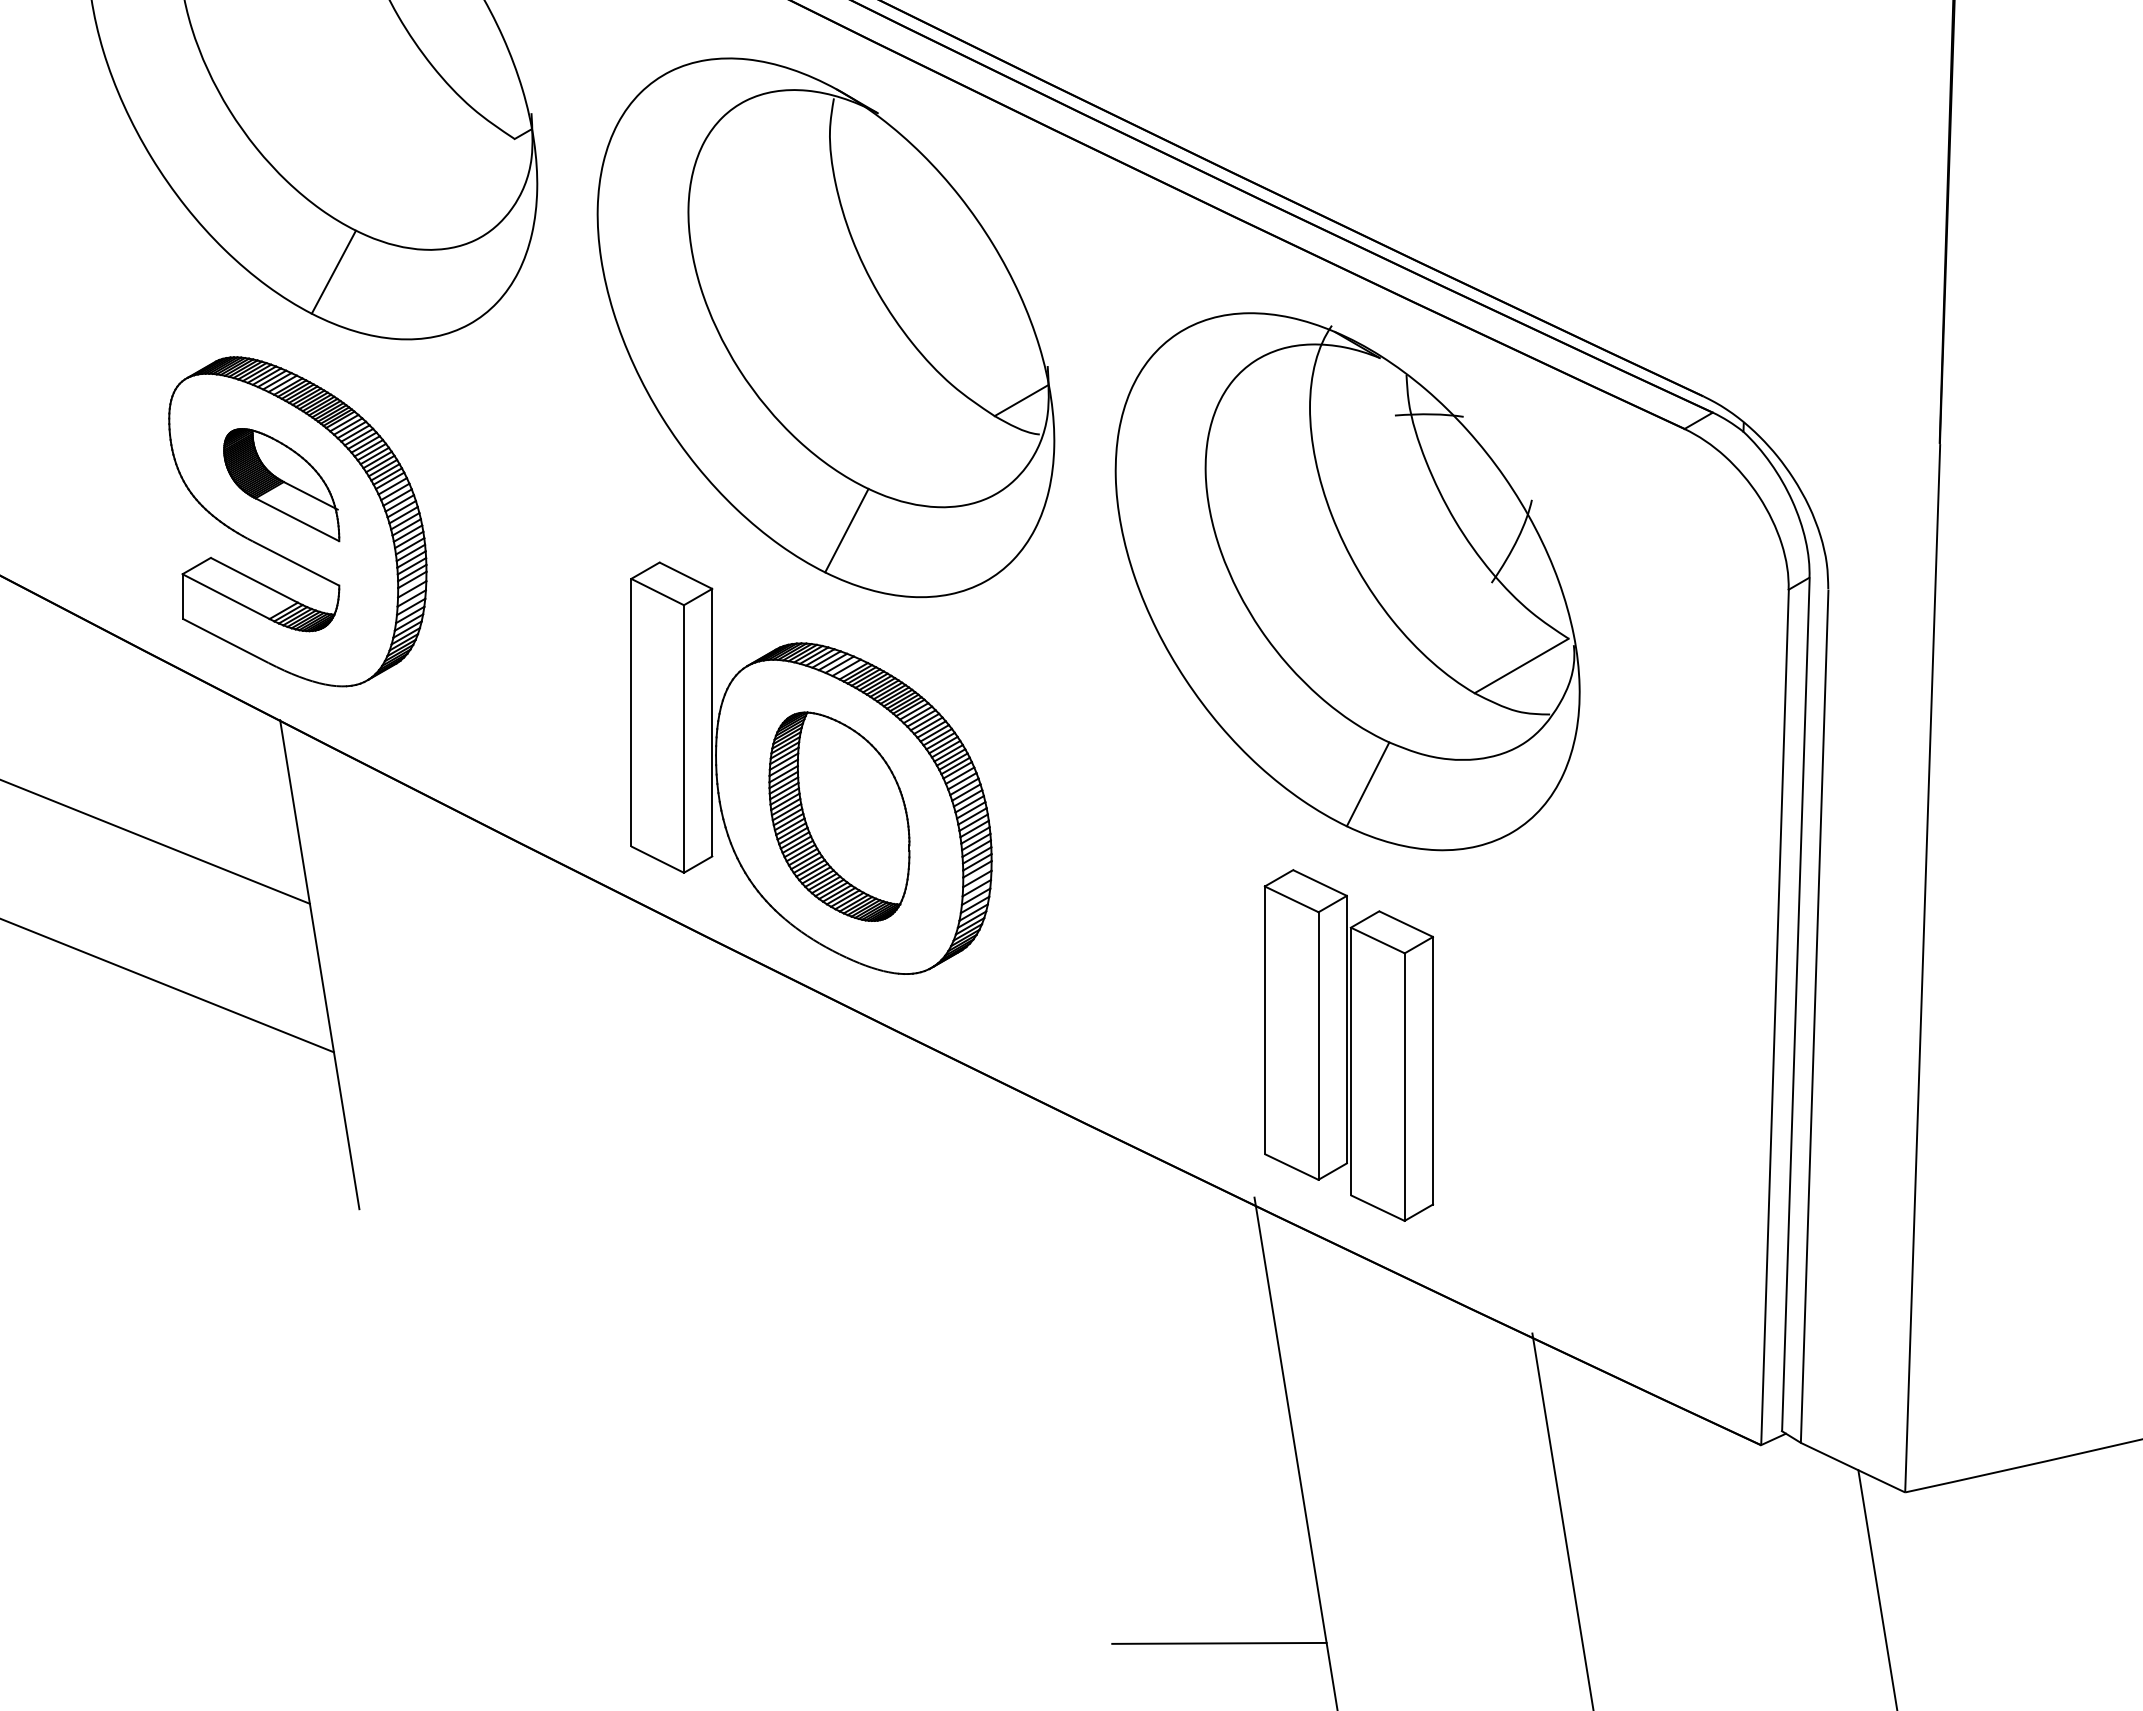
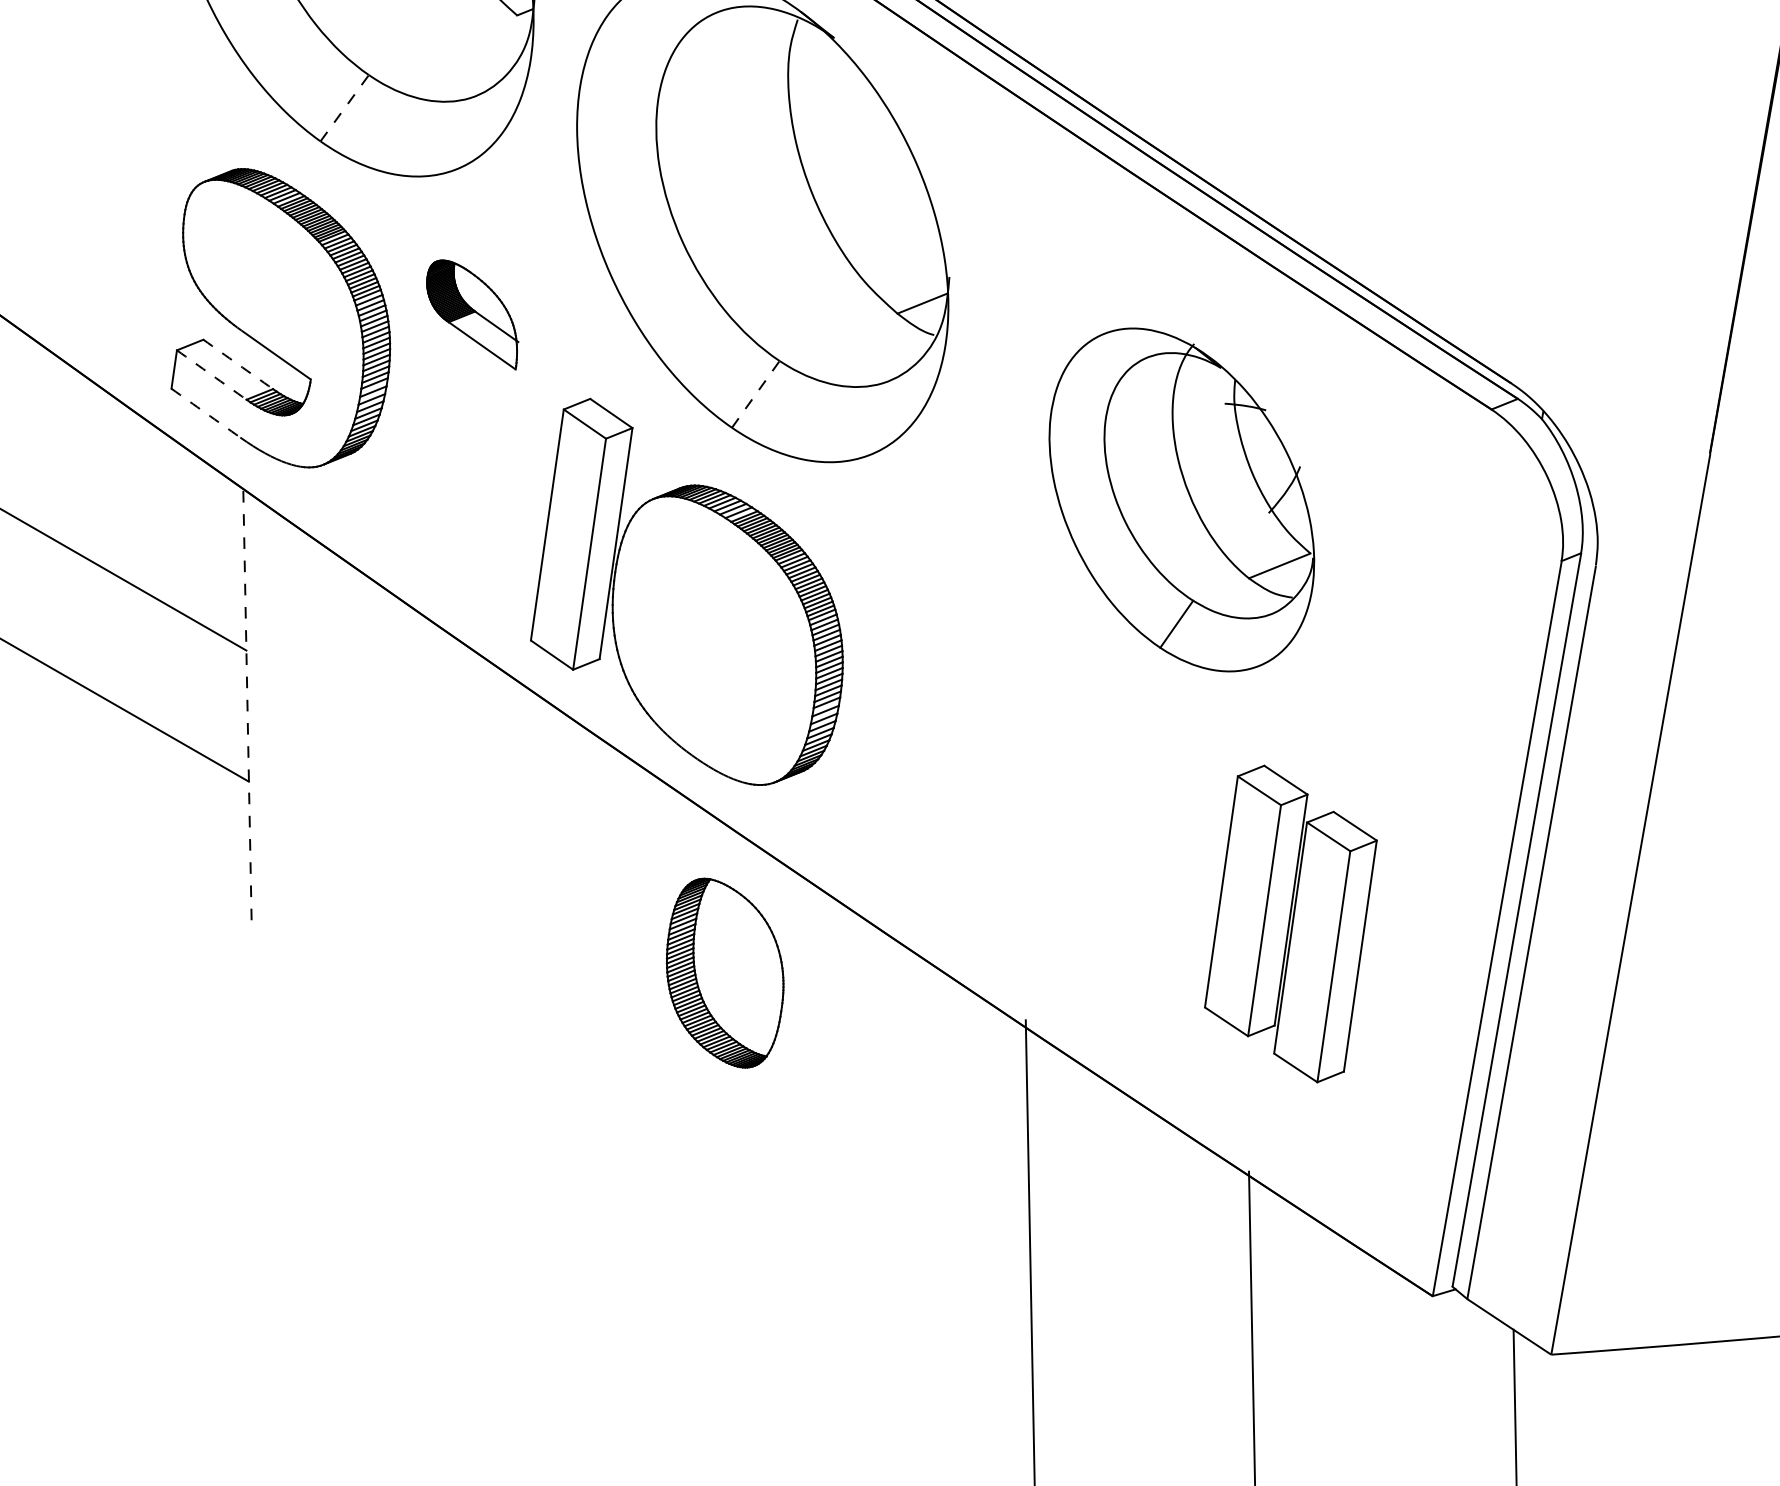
line: (334, 271) -> (345, 107), solid -> dashed
part: (281, 485) -> (472, 314), moved
line: (847, 530) -> (756, 394), solid -> dashed
arc: (254, 580) -> (238, 364), solid -> dashed
part: (1347, 581) -> (1181, 499), size x0.7
arc: (226, 596) -> (212, 374), solid -> dashed
arc: (225, 640) -> (205, 412), solid -> dashed
part: (839, 816) -> (725, 972), moved
line: (319, 964) -> (247, 704), solid -> dashed
part: (1348, 1045) -> (1290, 923), moved
line: (1219, 1642) -> (940, 1400), removed

